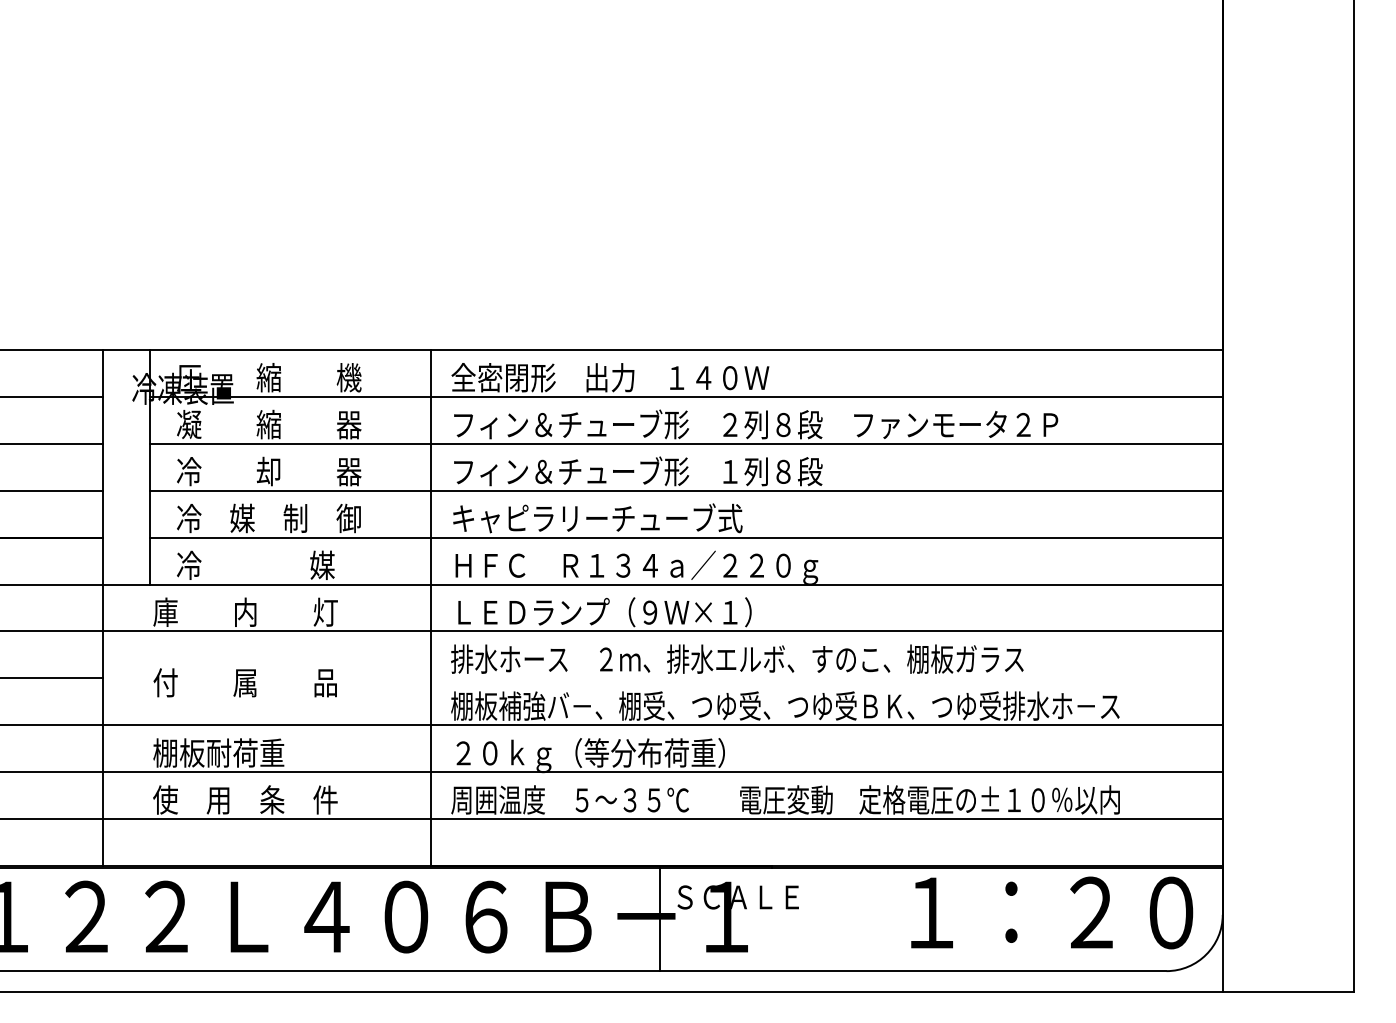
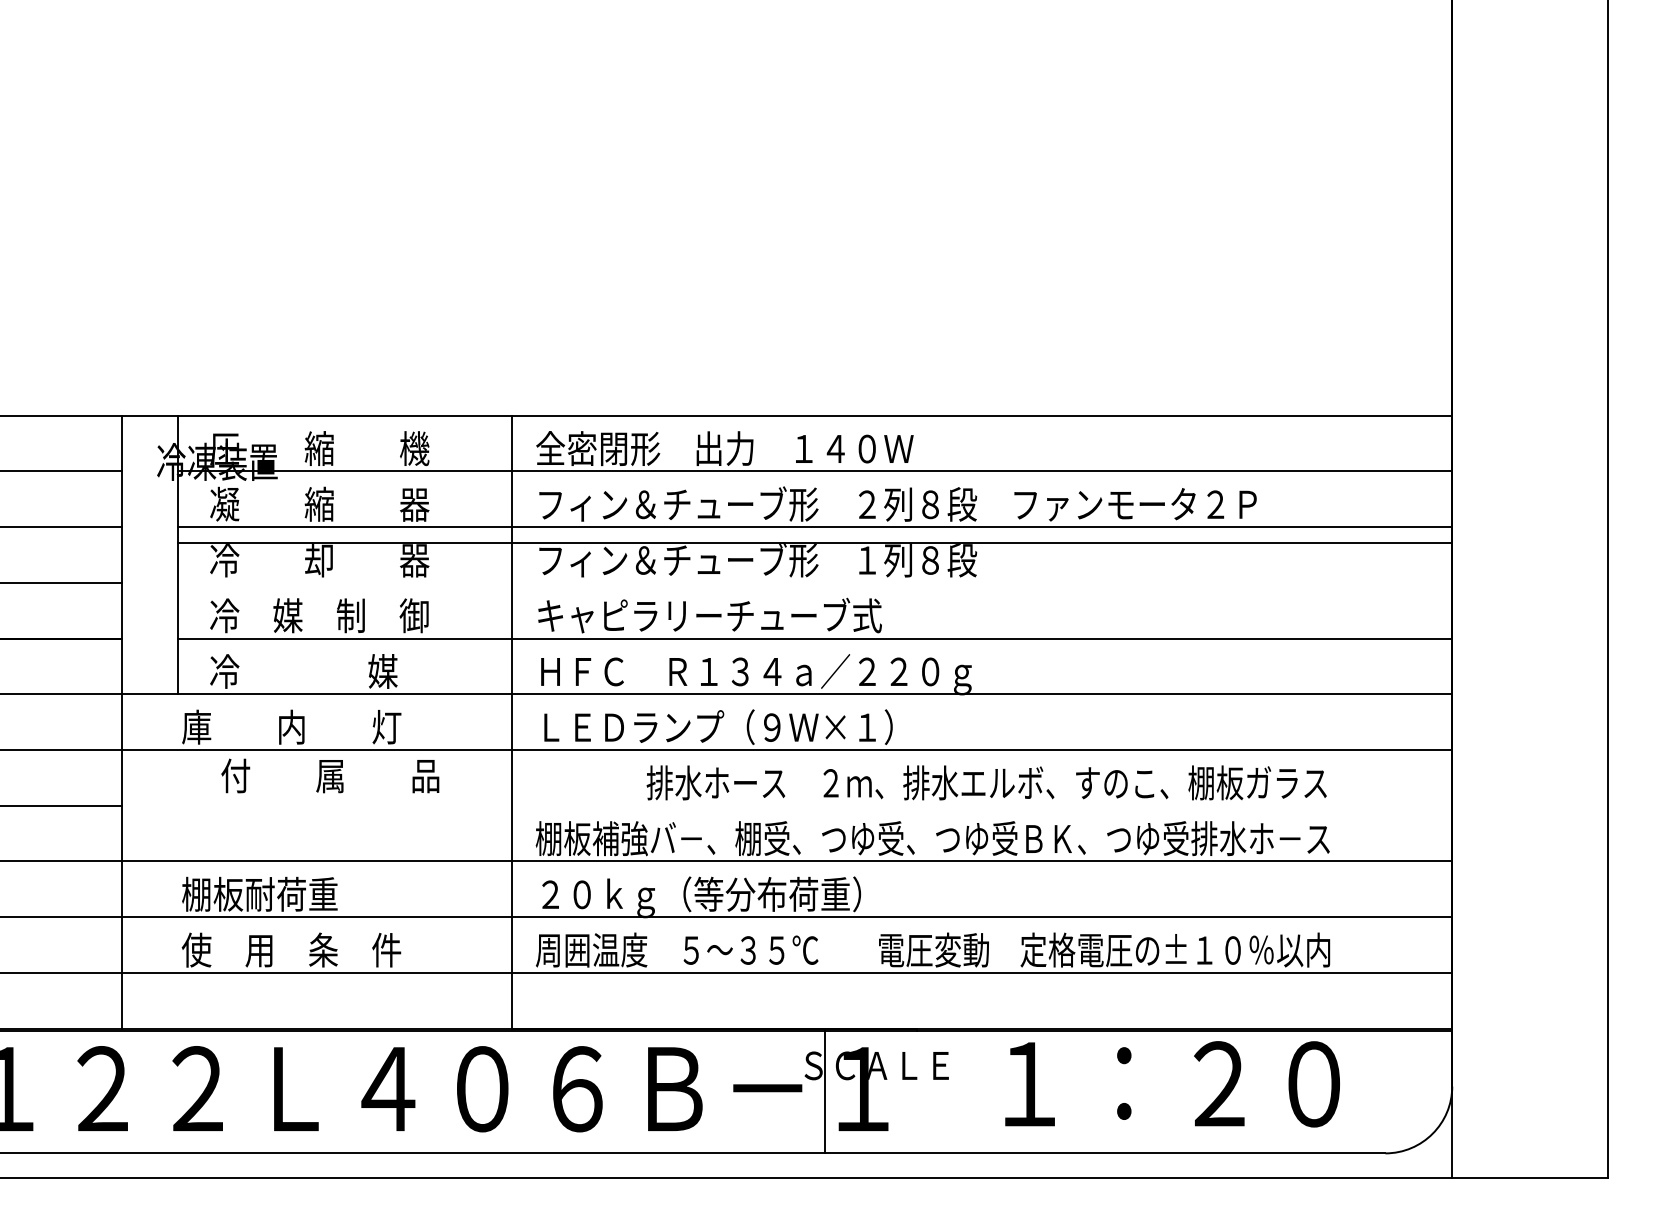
line: (686, 490) -> (815, 542), moved
text: (737, 658) -> (986, 782), moved
text: (245, 682) -> (330, 775), moved
text: (1052, 913) -> (1172, 1084), moved
line: (659, 919) -> (824, 1091), moved

